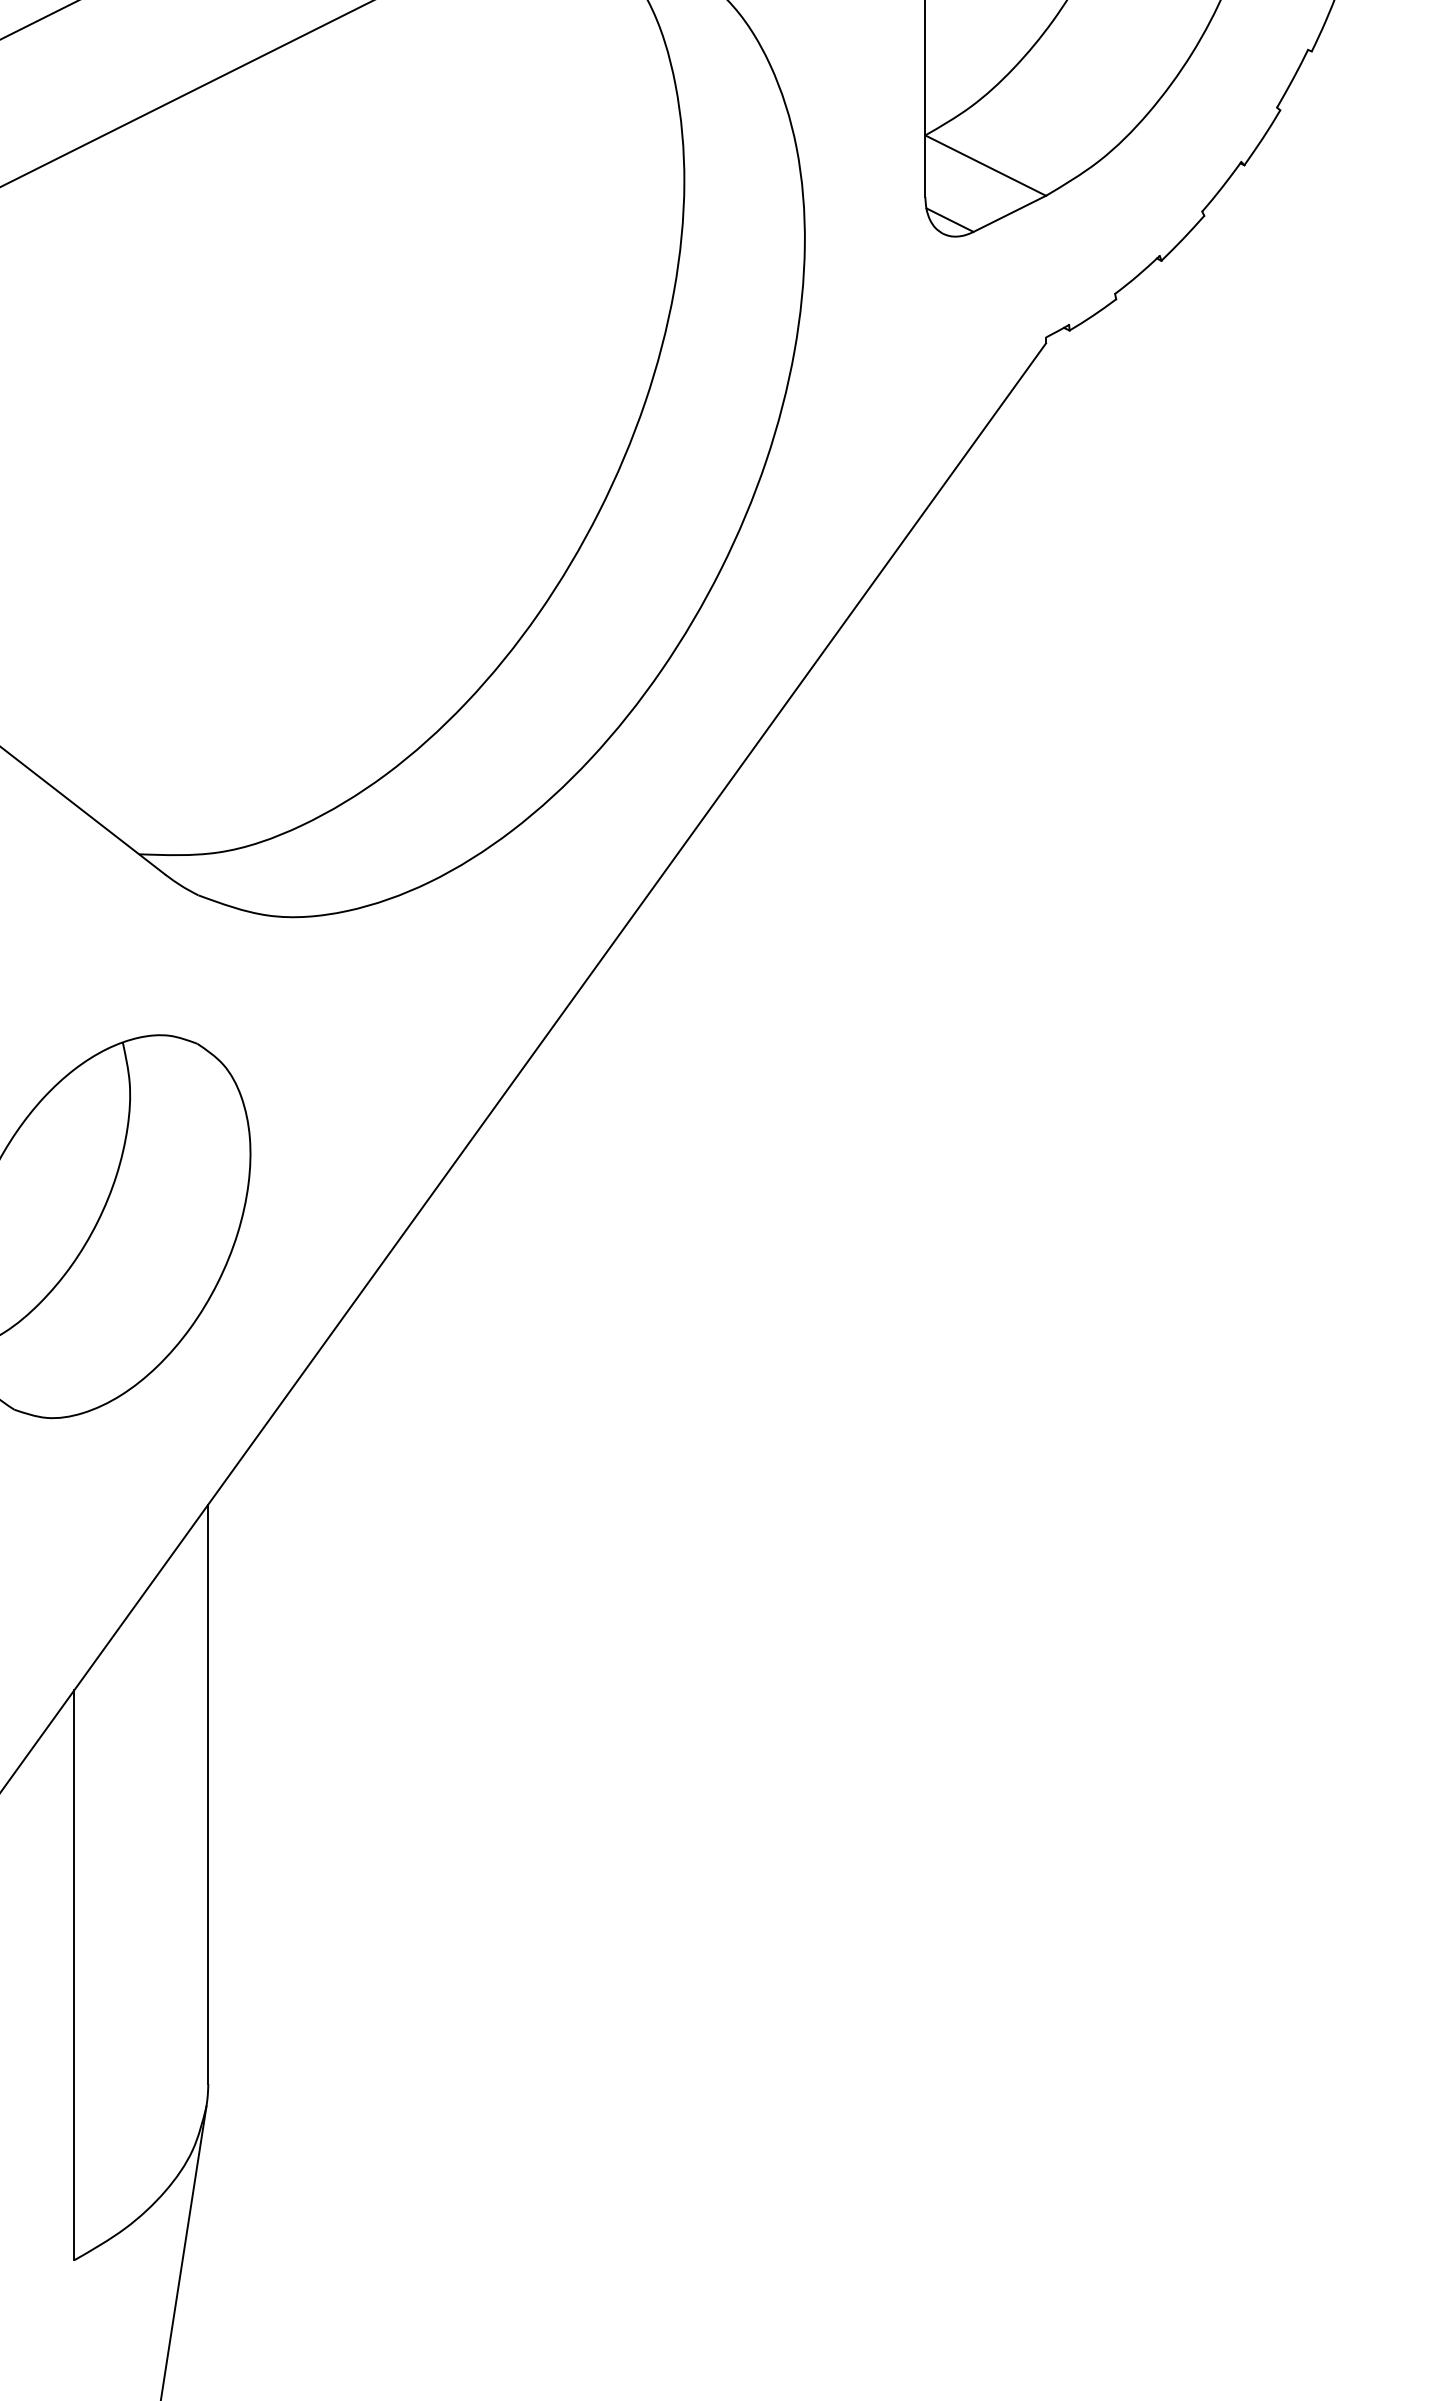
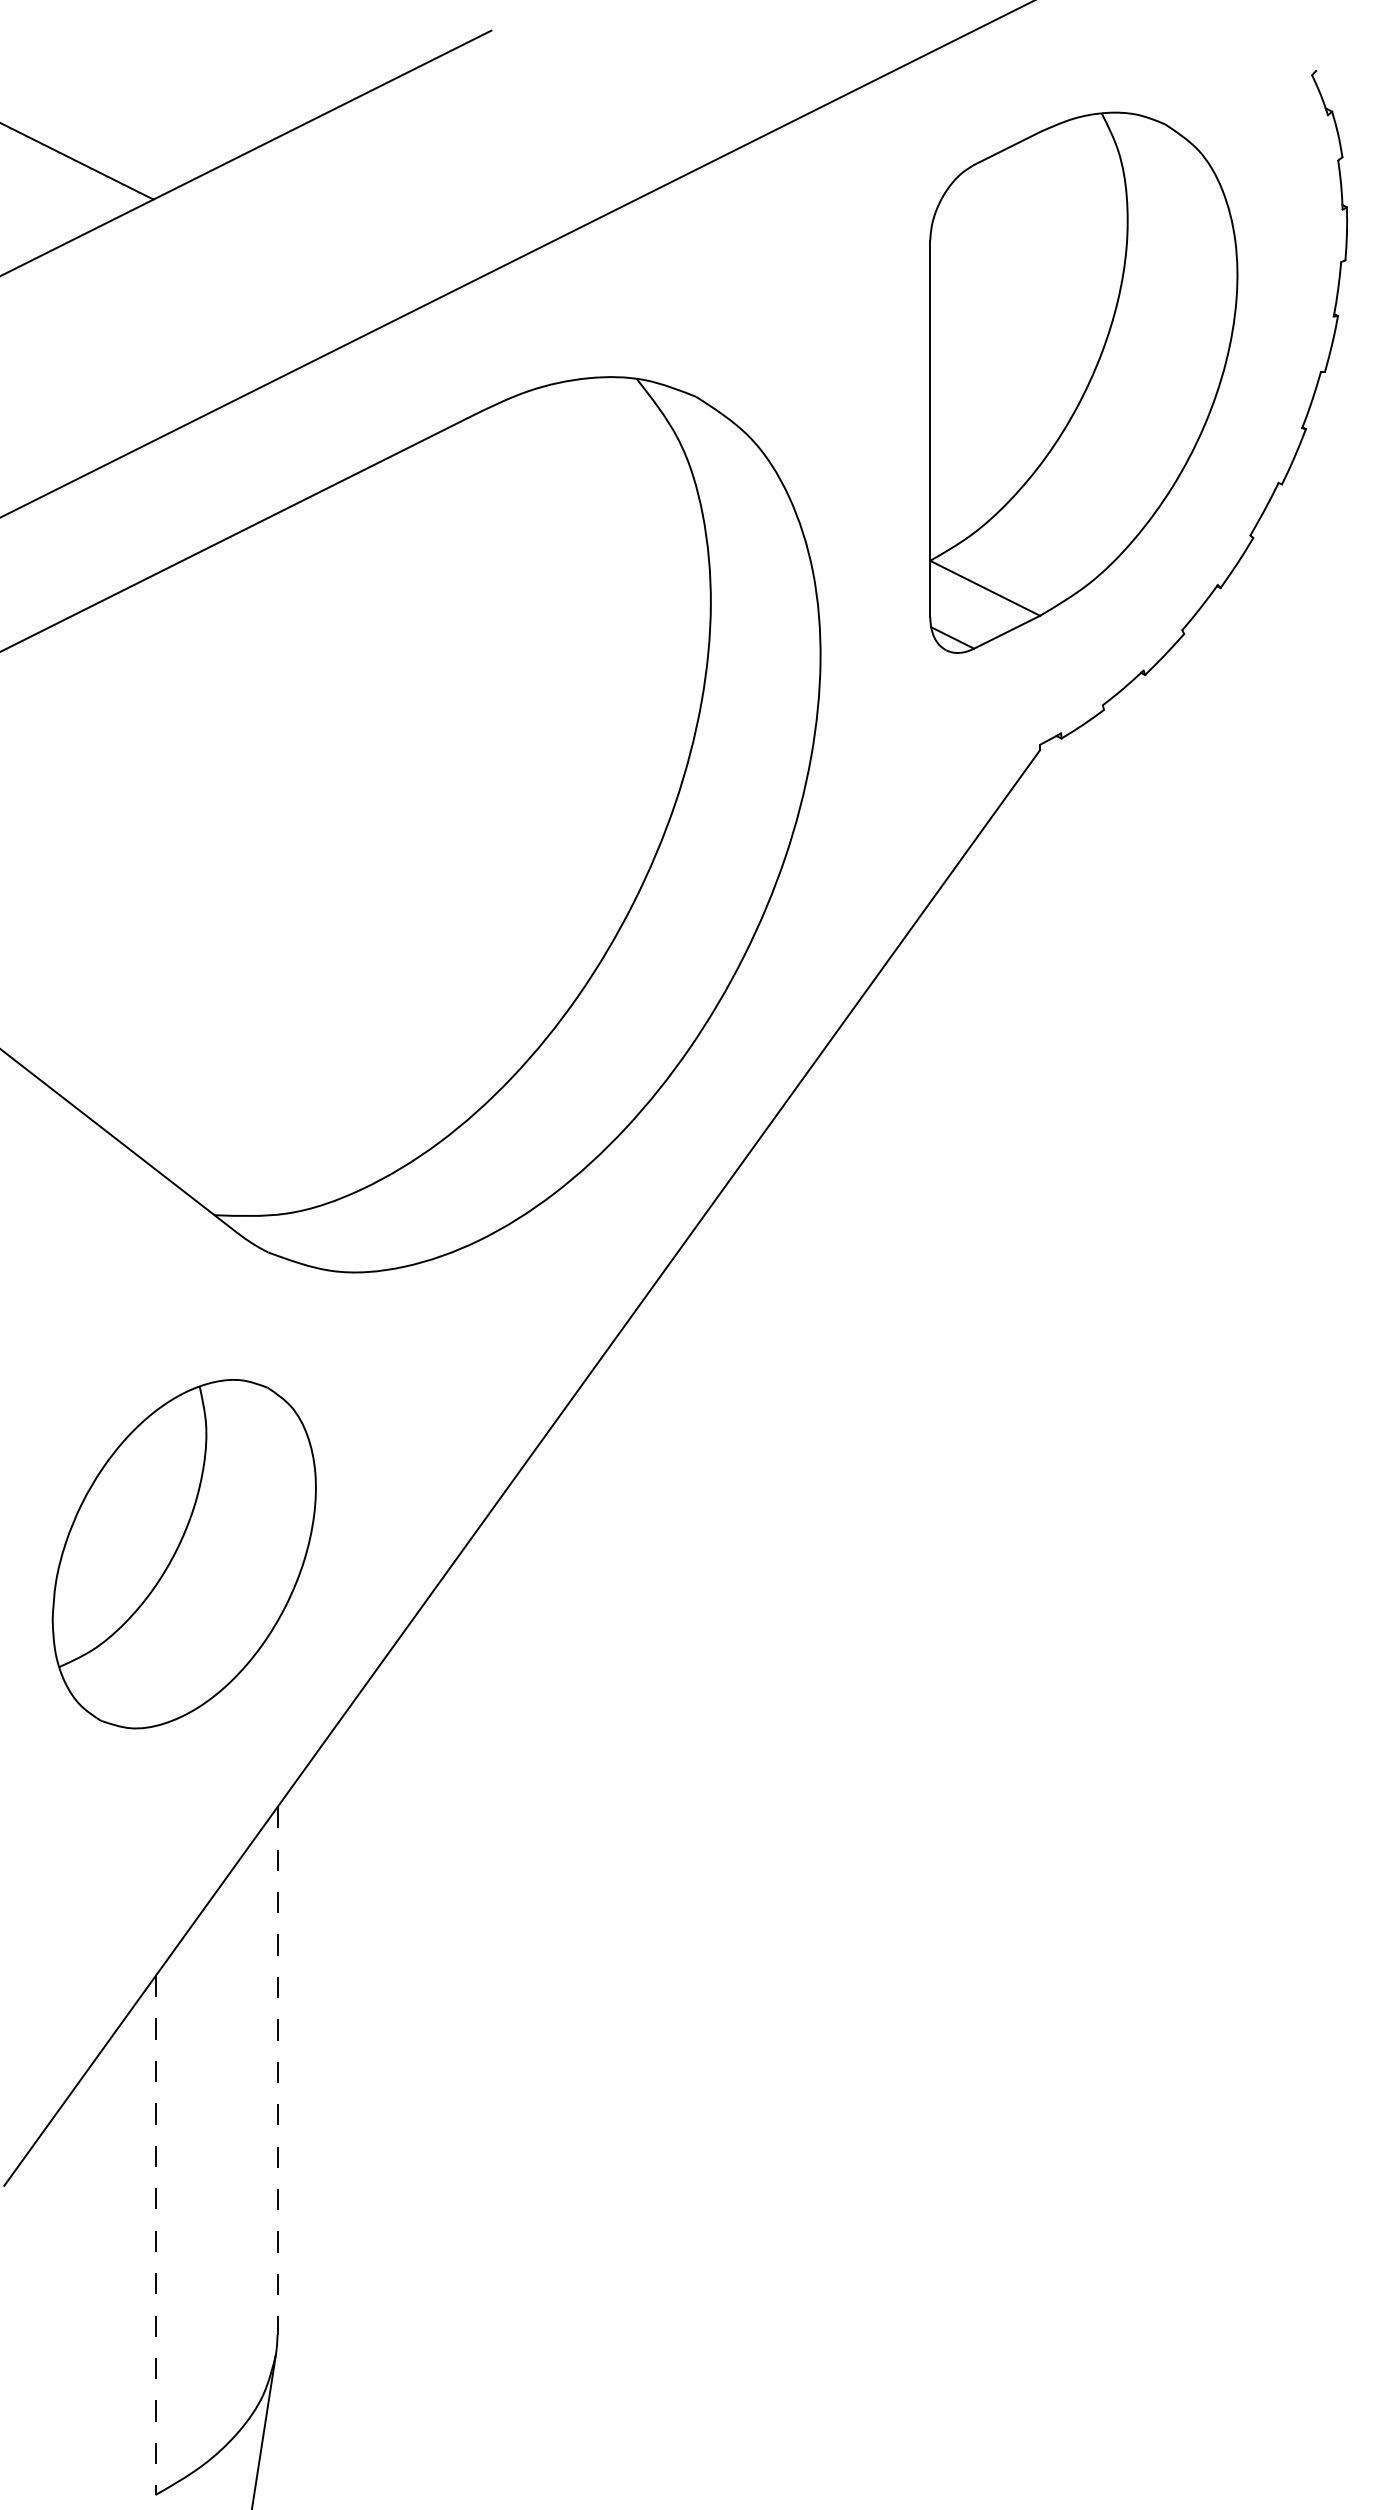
line: (208, 1793) -> (277, 2070), solid -> dashed
line: (74, 1976) -> (155, 2236), solid -> dashed

